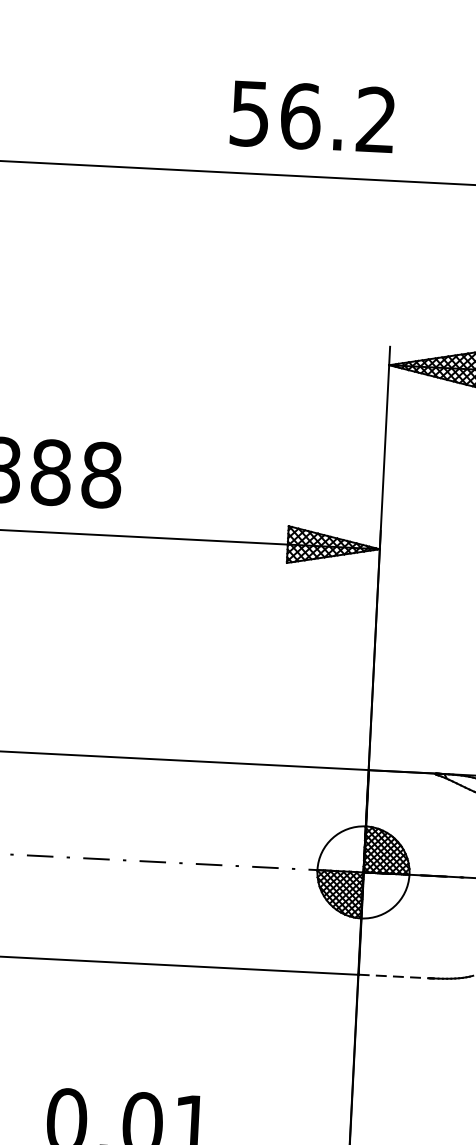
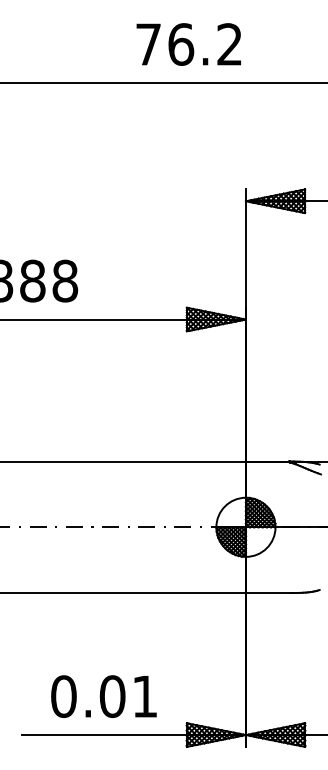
text: (249, 113) -> (148, 44), 56.2 -> 76.2
line: (394, 977) -> (269, 593), dashed -> solid

